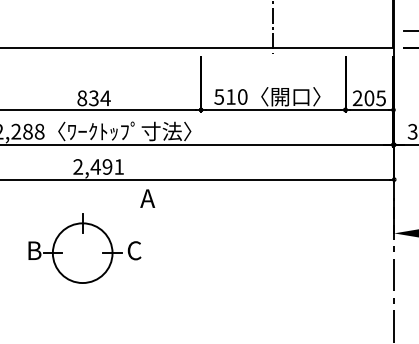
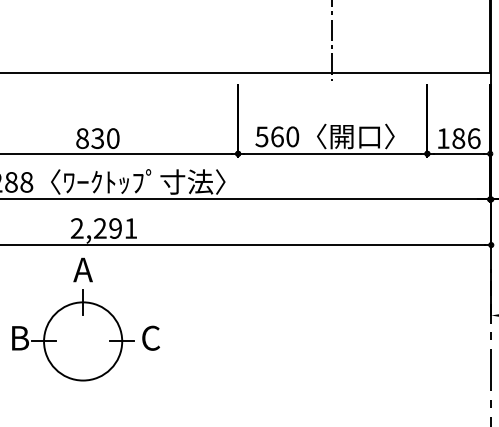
text: (230, 96) -> (276, 136), 510 -> 560
text: (105, 98) -> (112, 138), 834 -> 830
text: (369, 98) -> (458, 138), 205 -> 186
text: (95, 166) -> (99, 227), 2,491 -> 2,291
text: (147, 198) -> (82, 269), moved

